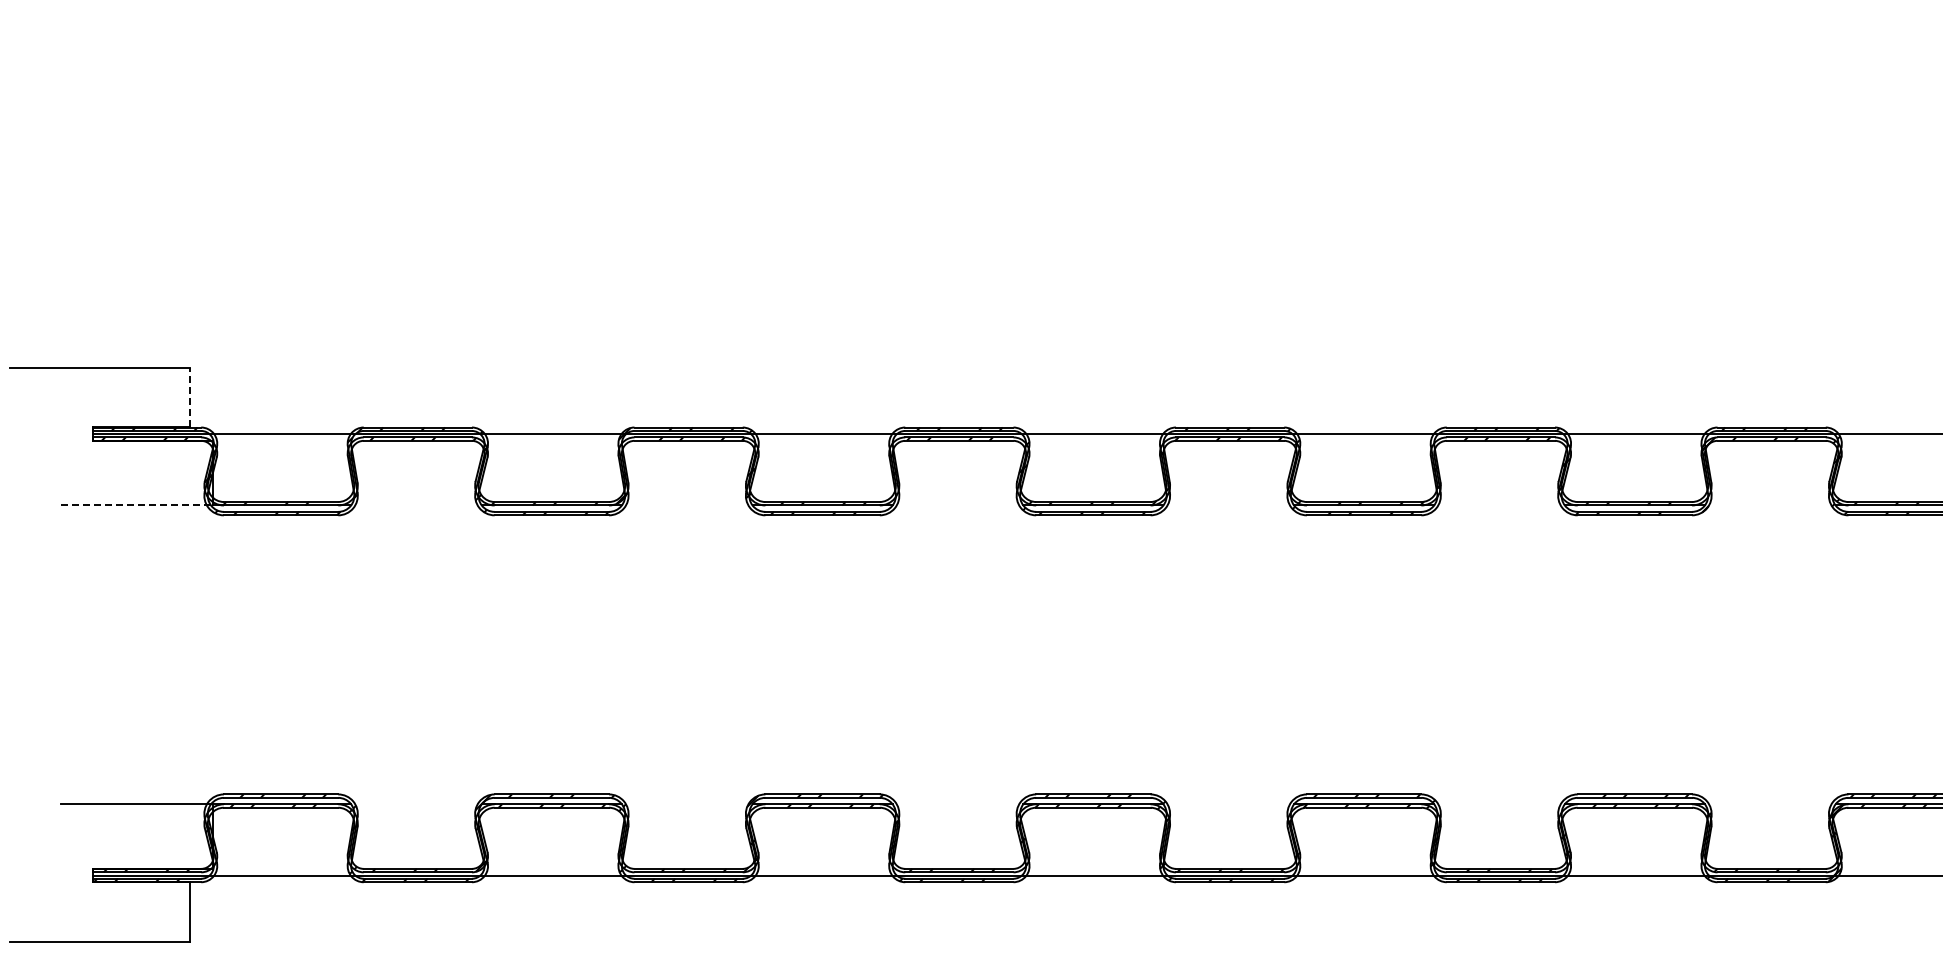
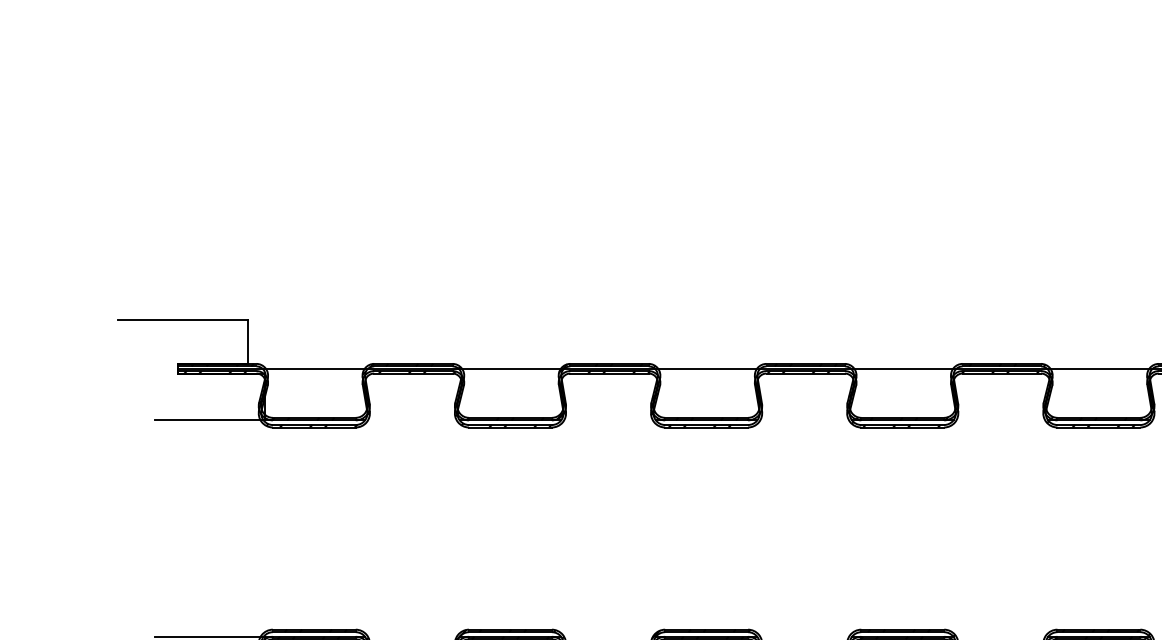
line: (189, 397) -> (247, 342), dashed -> solid
line: (136, 505) -> (209, 420), dashed -> solid

